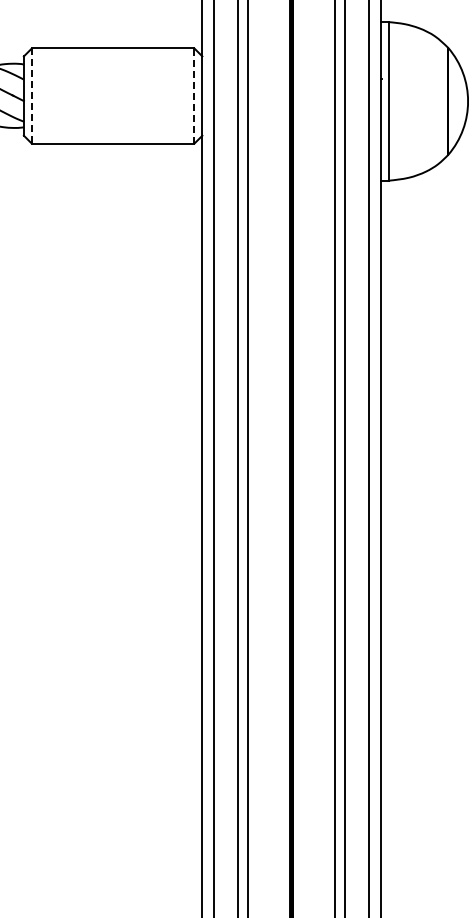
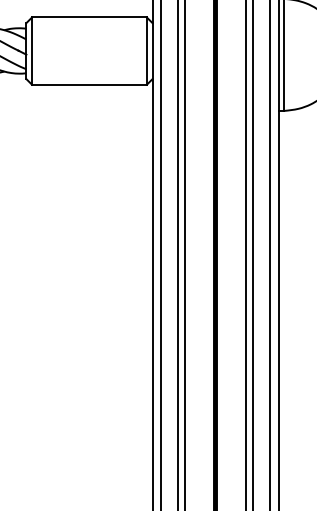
line: (31, 96) -> (31, 51), dashed -> solid
line: (194, 96) -> (146, 51), dashed -> solid

